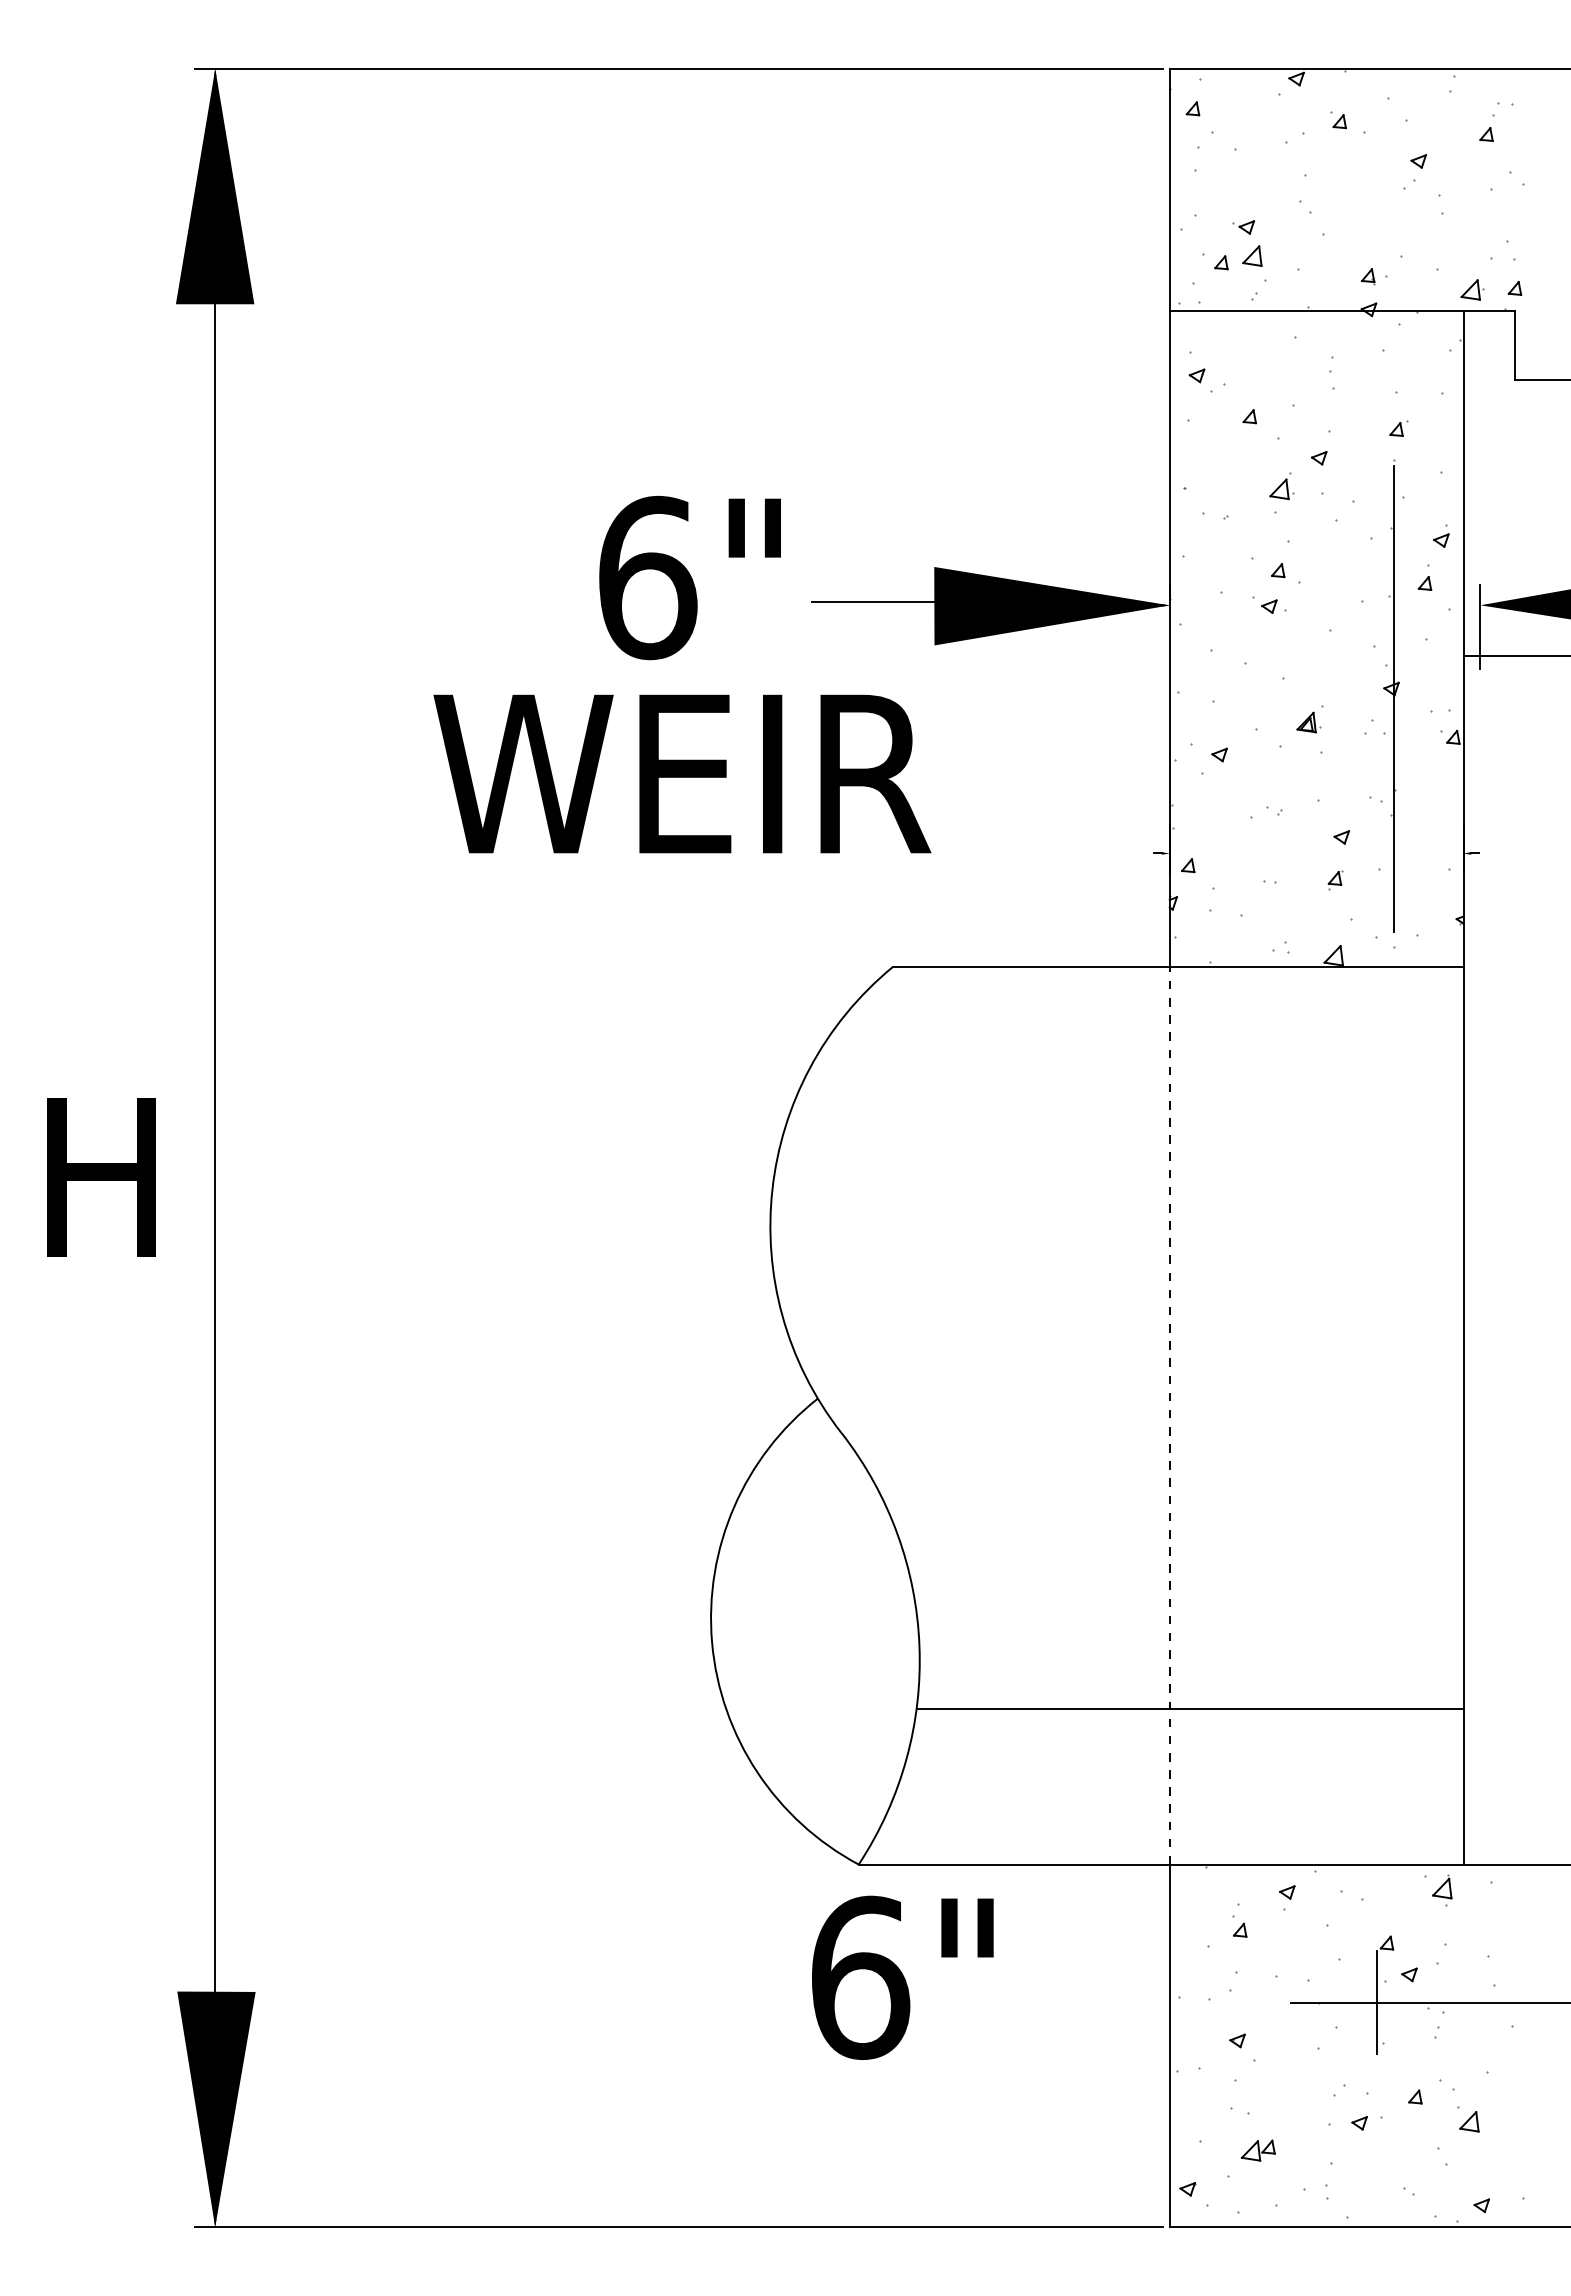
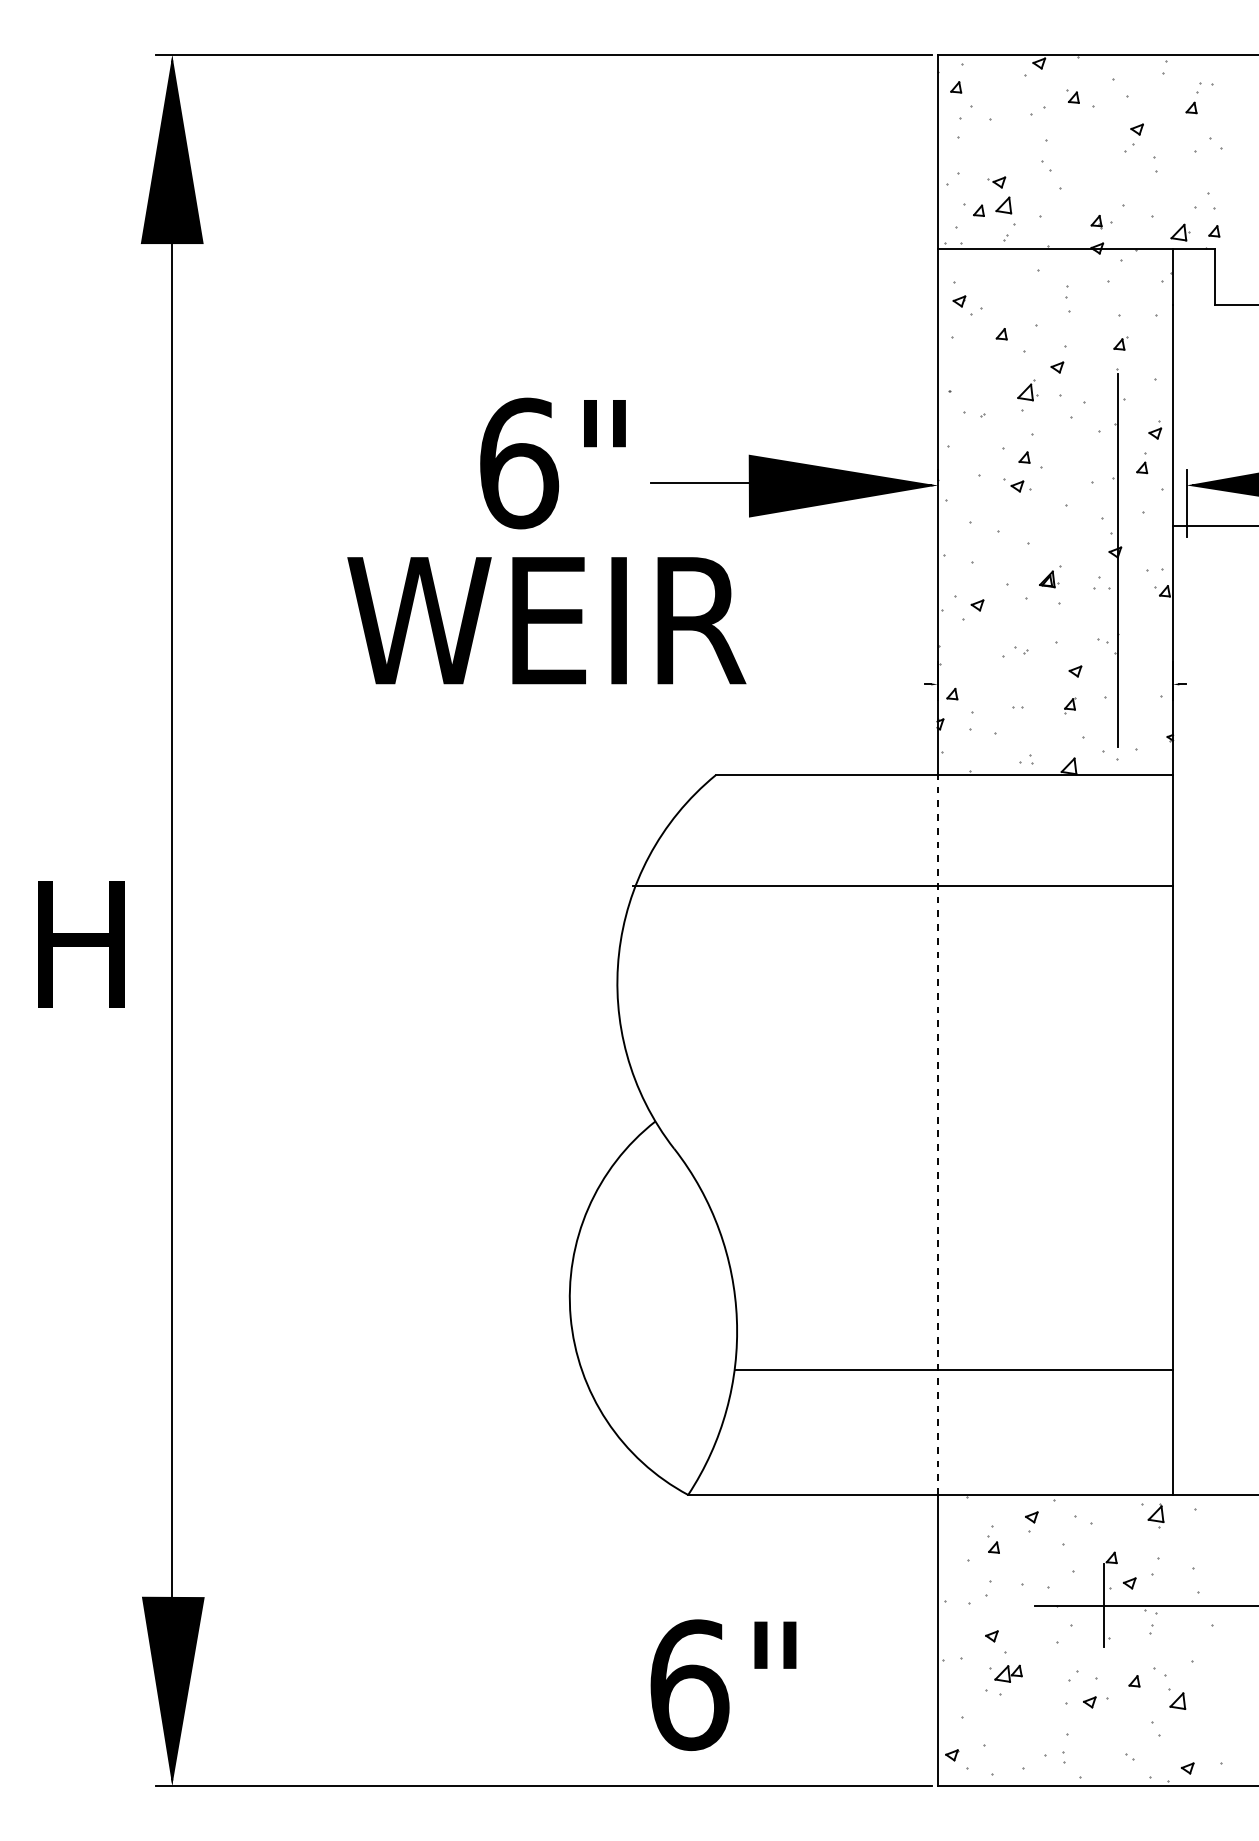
line: (1126, 1104) -> (902, 885), added
text: (902, 1977) -> (723, 1684), moved
part: (1258, 2150) -> (1008, 1673), moved

